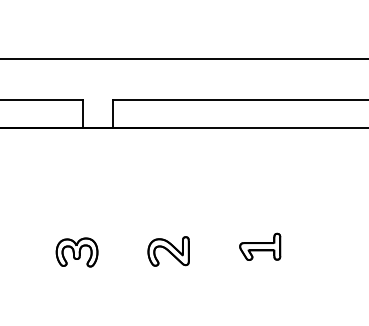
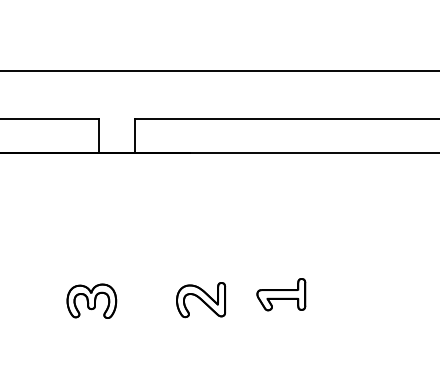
part: (260, 246) -> (281, 294), moved

